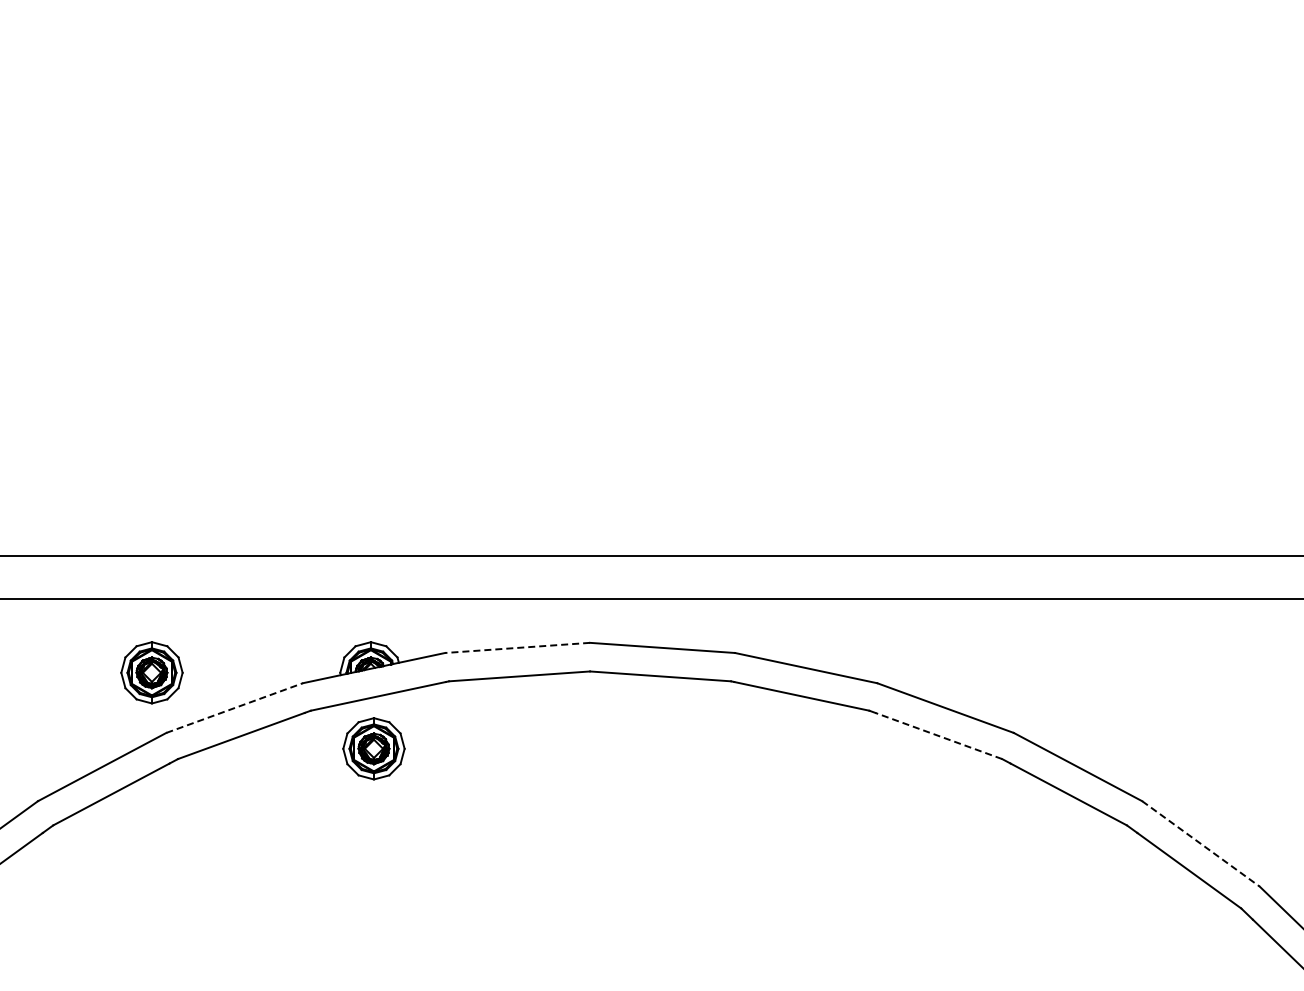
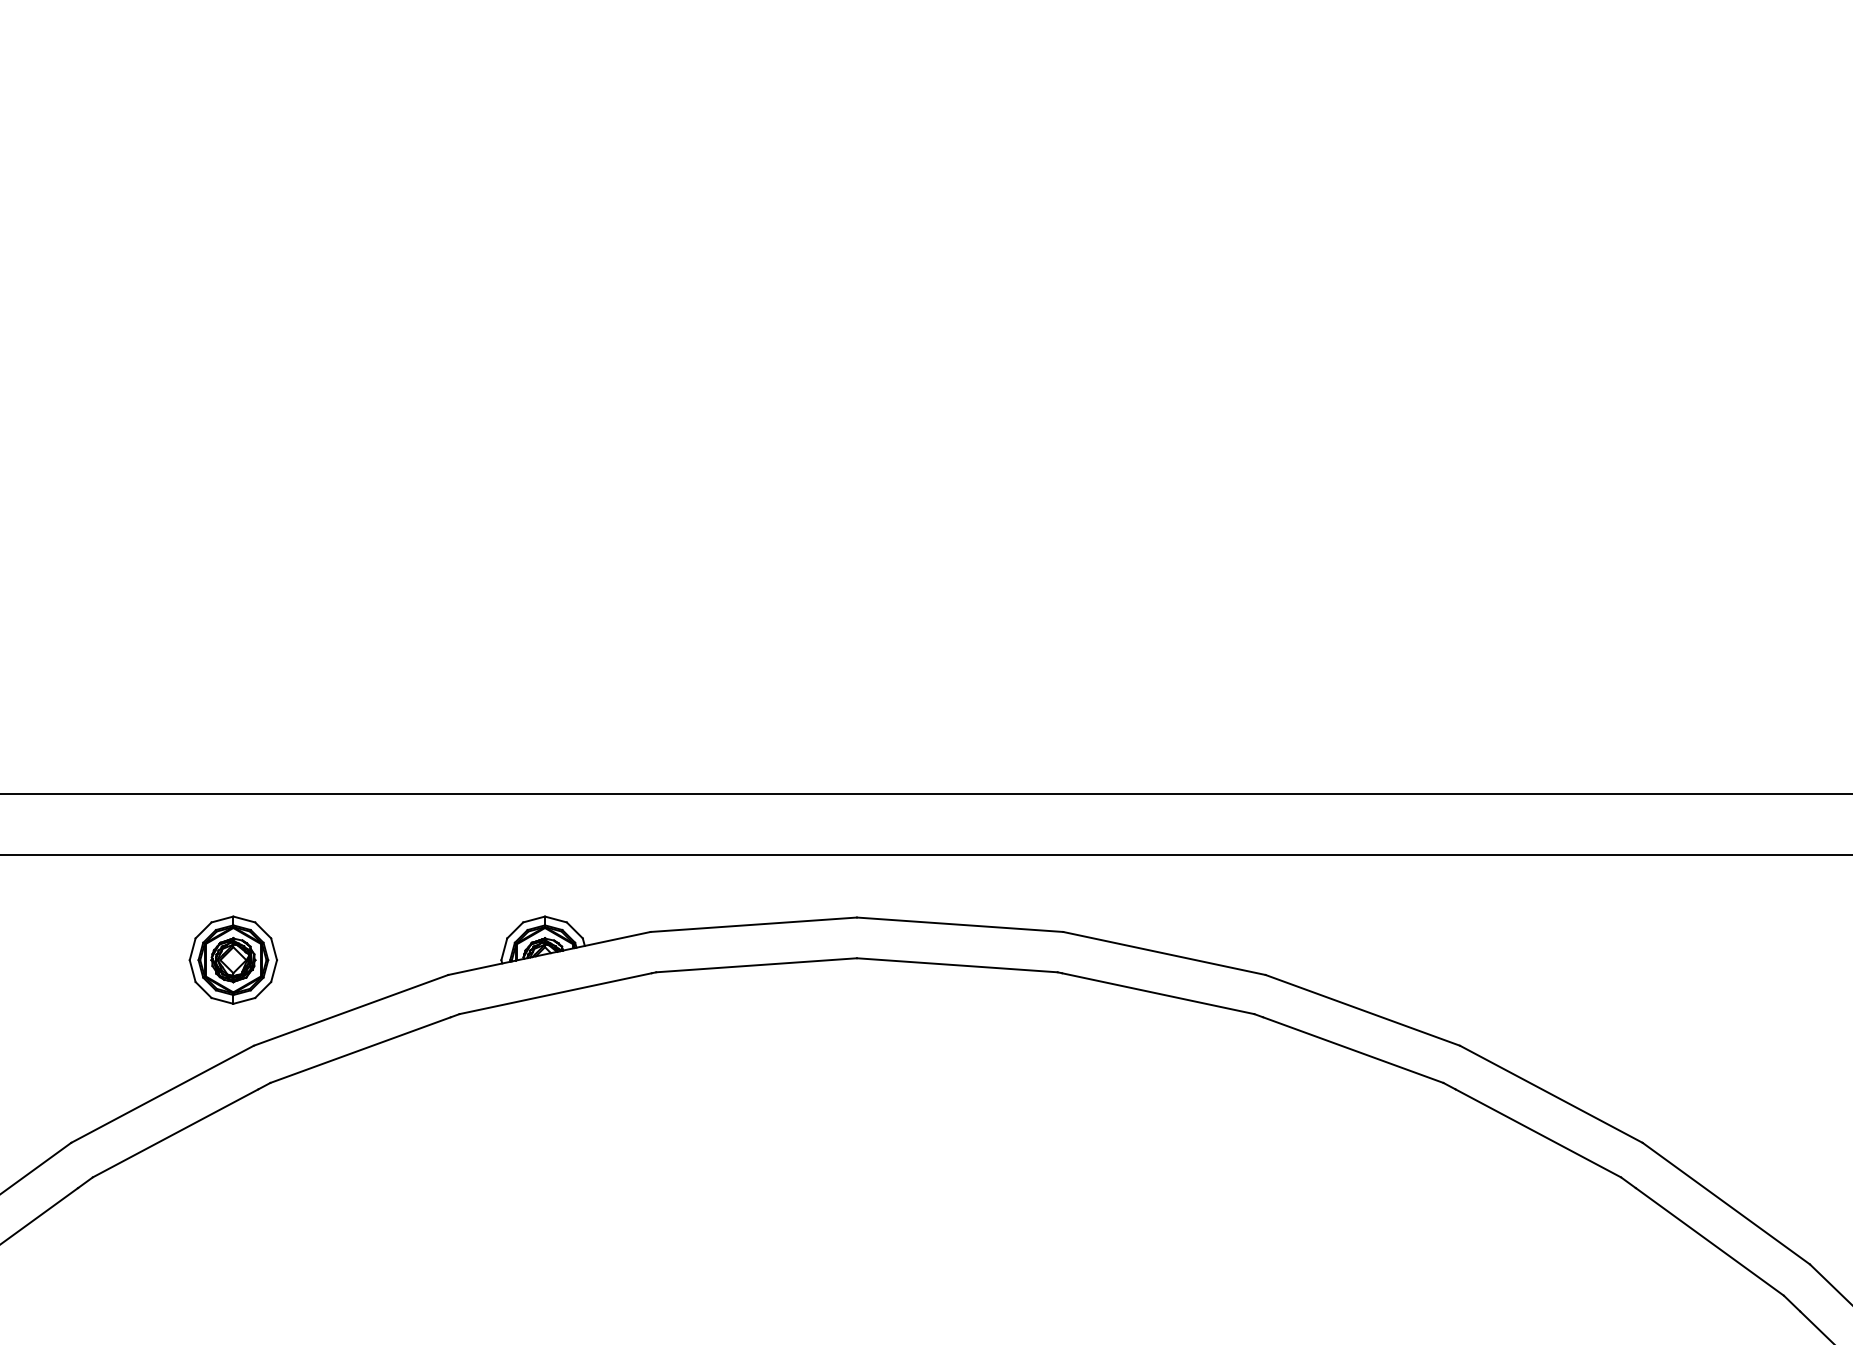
line: (517, 647) -> (753, 924), dashed -> solid
line: (234, 708) -> (350, 1010), dashed -> solid
line: (938, 735) -> (1352, 1049), dashed -> solid
part: (373, 748) -> (548, 1067), removed
line: (1200, 843) -> (1725, 1203), dashed -> solid

